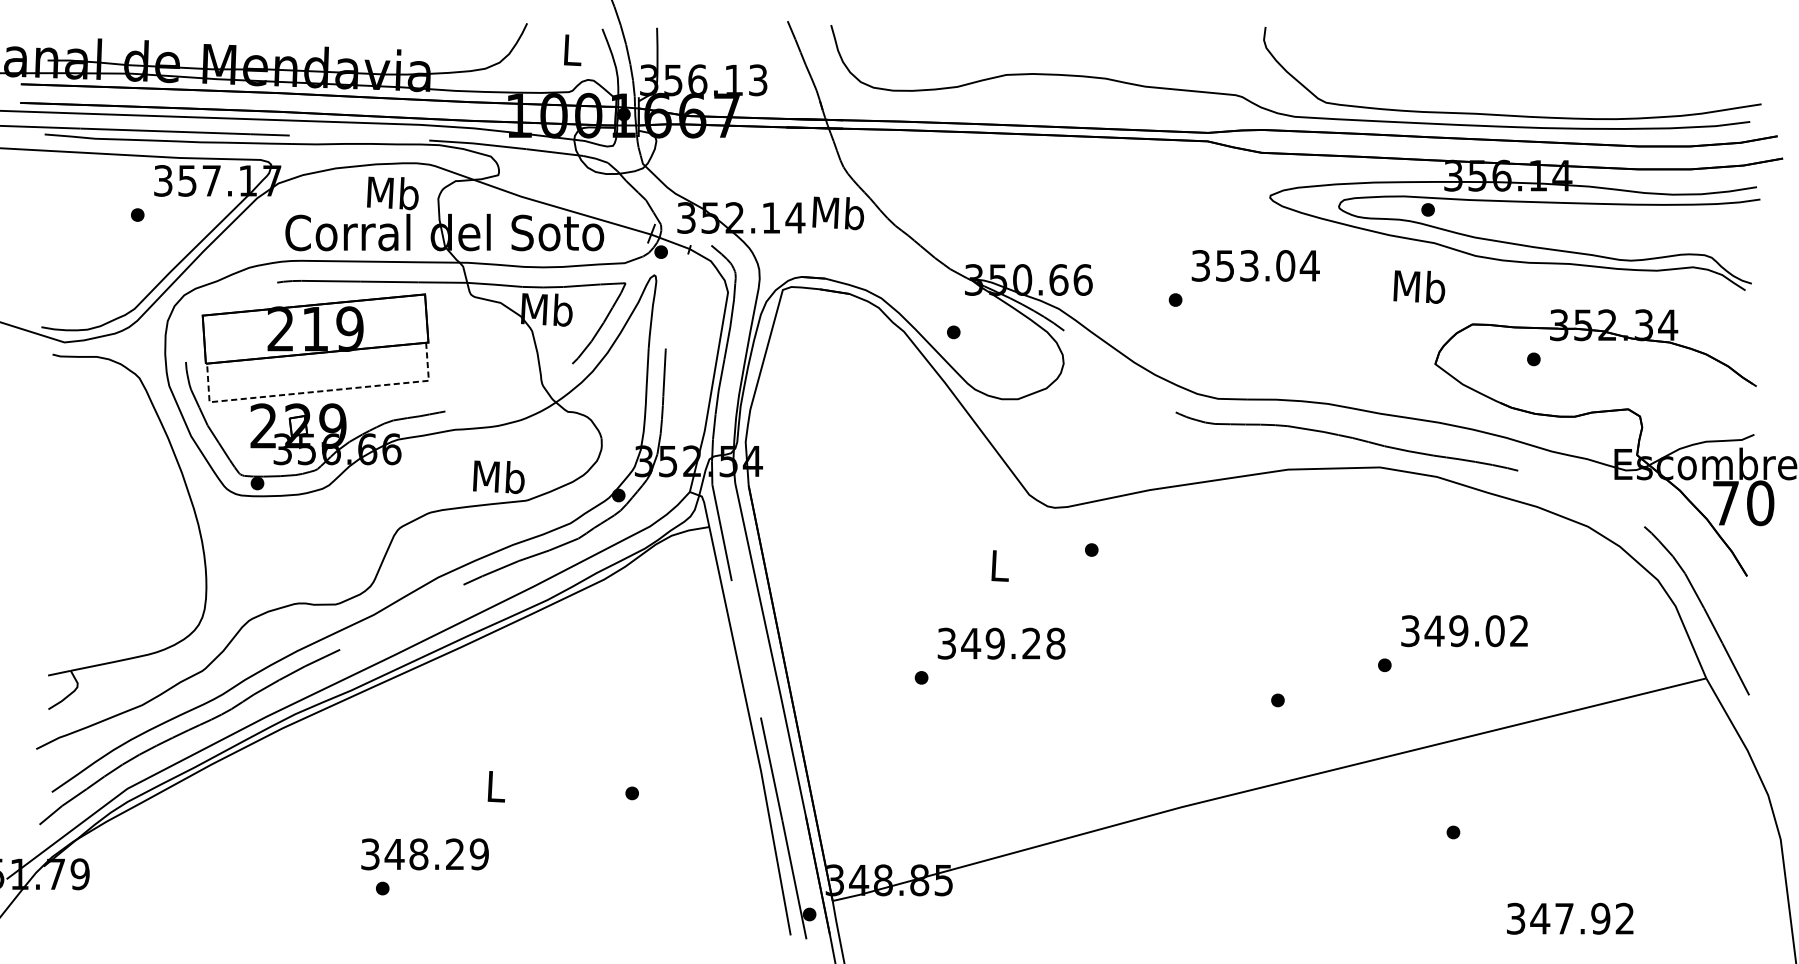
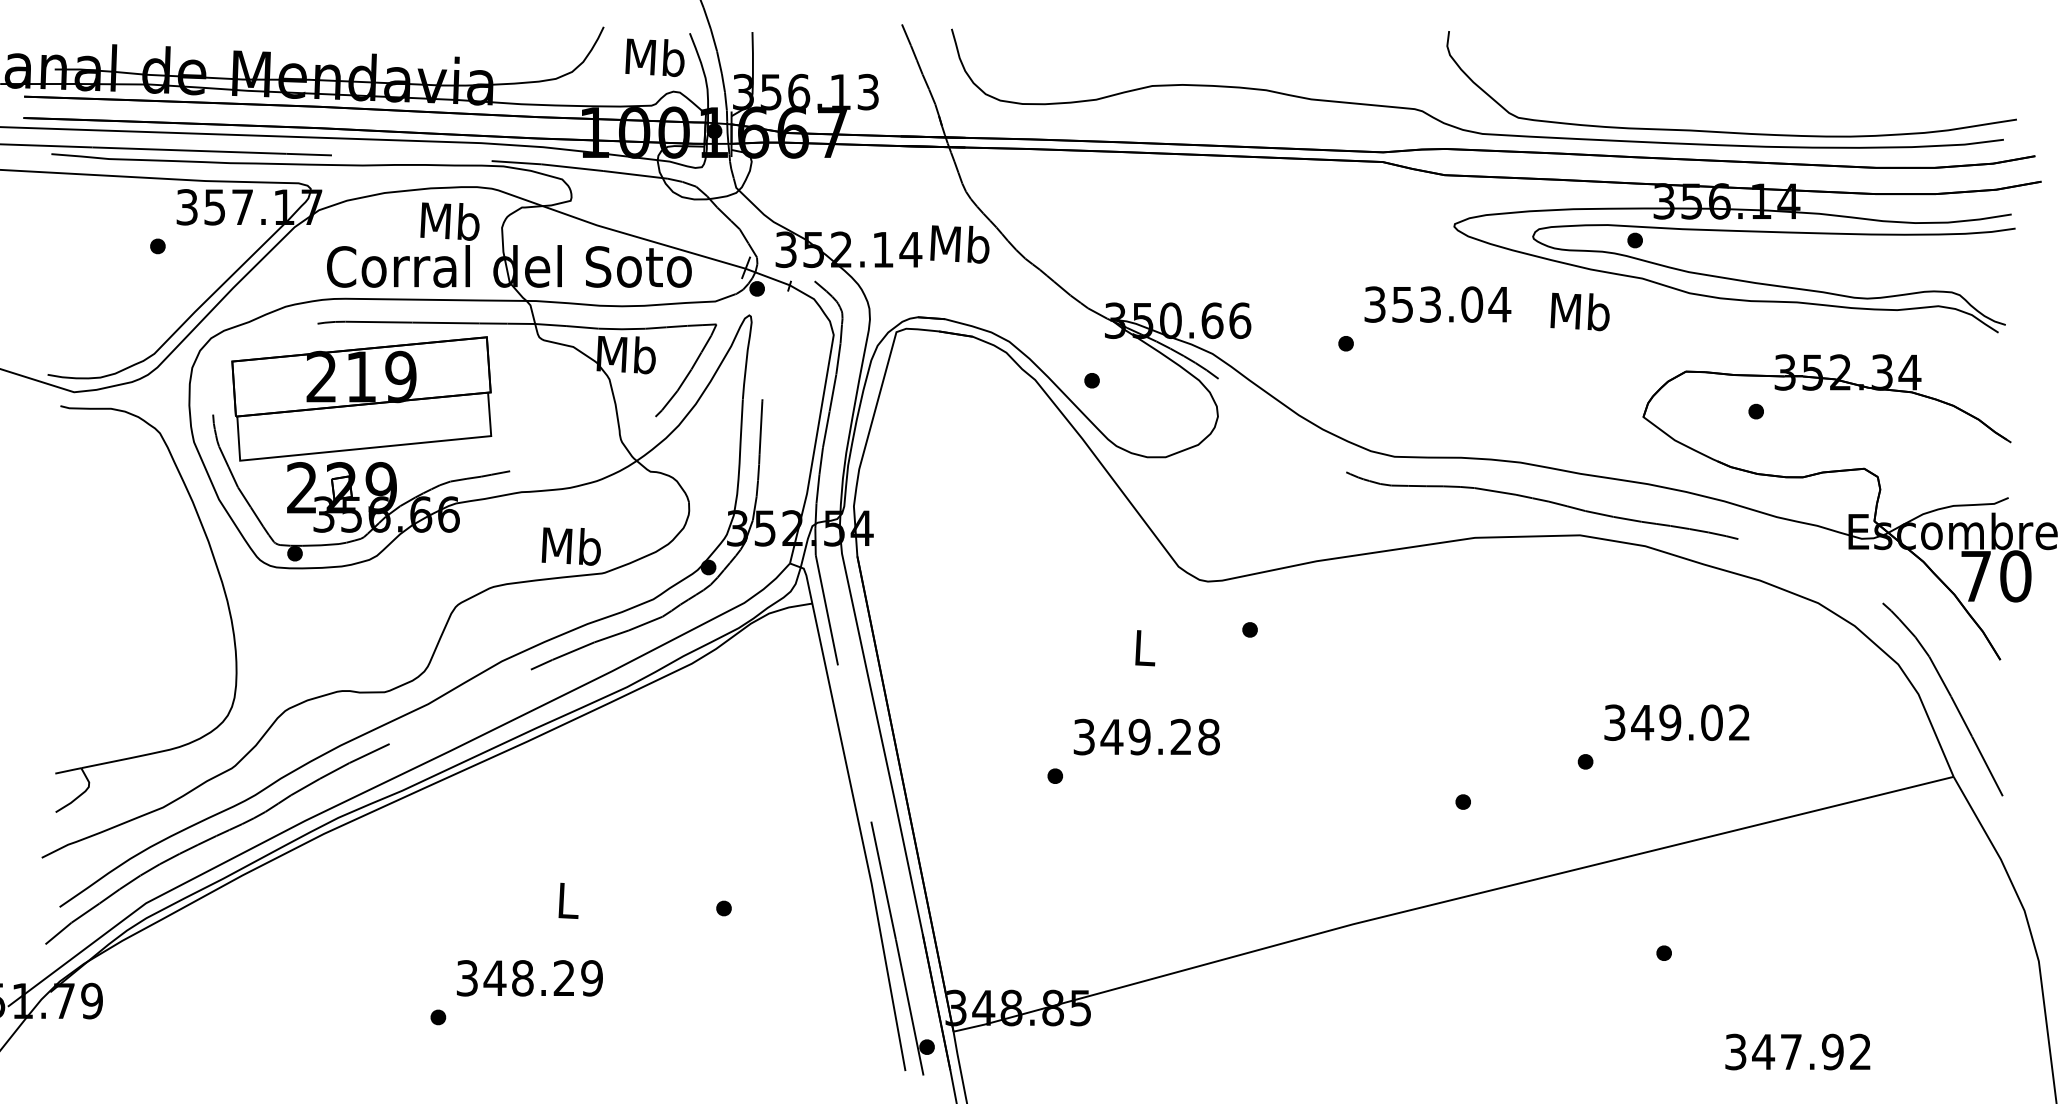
text: (571, 50) -> (654, 57), L -> Mb
text: (1418, 286) -> (1579, 311), moved
line: (319, 391) -> (365, 448), dashed -> solid
text: (424, 854) -> (529, 978), moved

